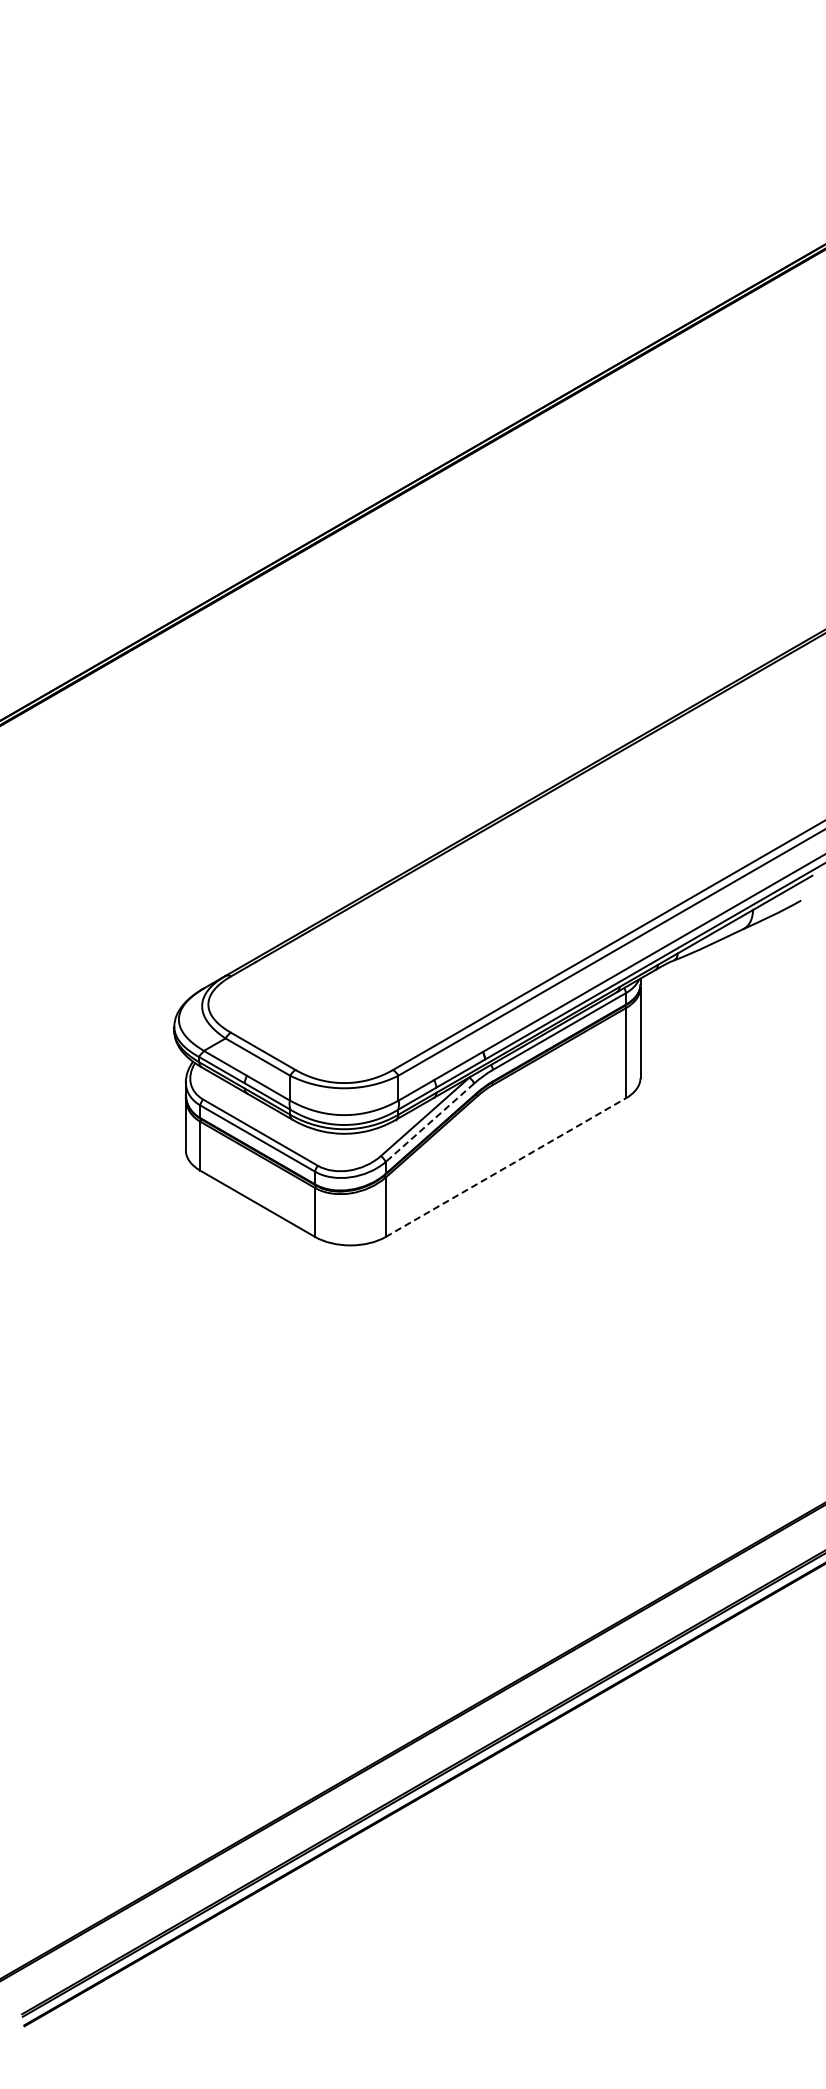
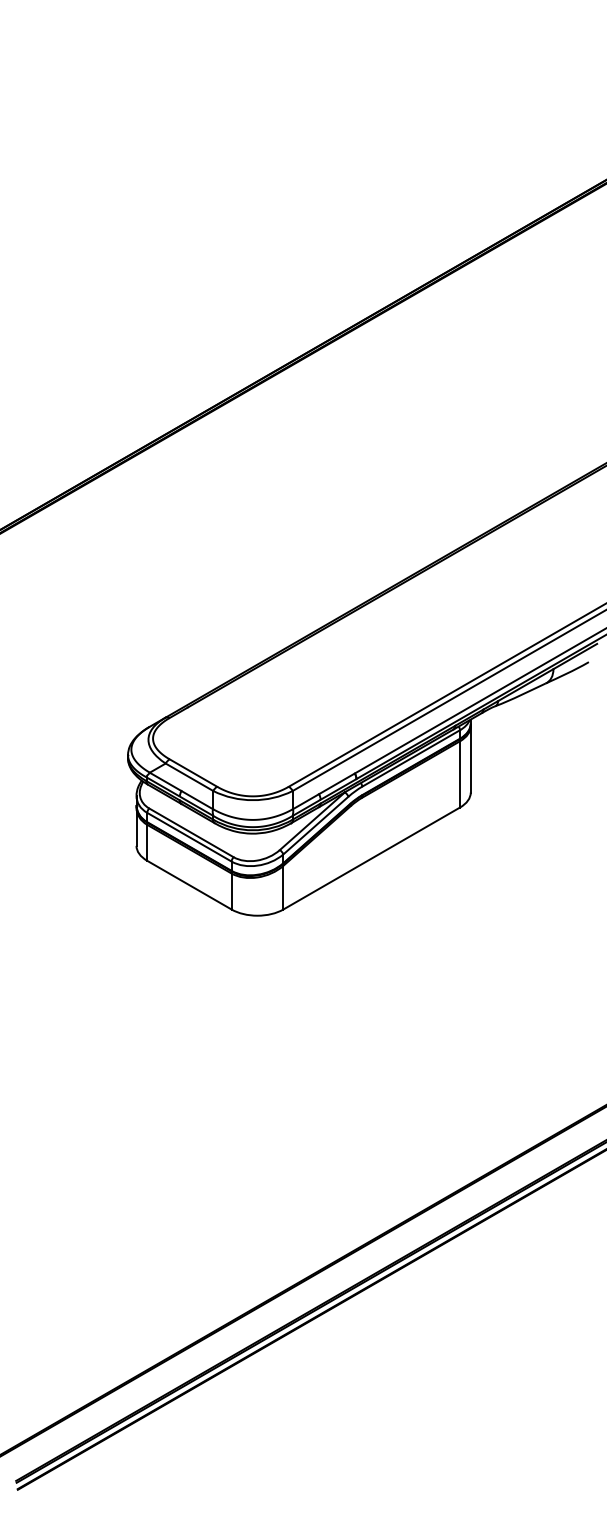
line: (429, 1123) -> (315, 826), dashed -> solid
line: (505, 1167) -> (371, 858), dashed -> solid

